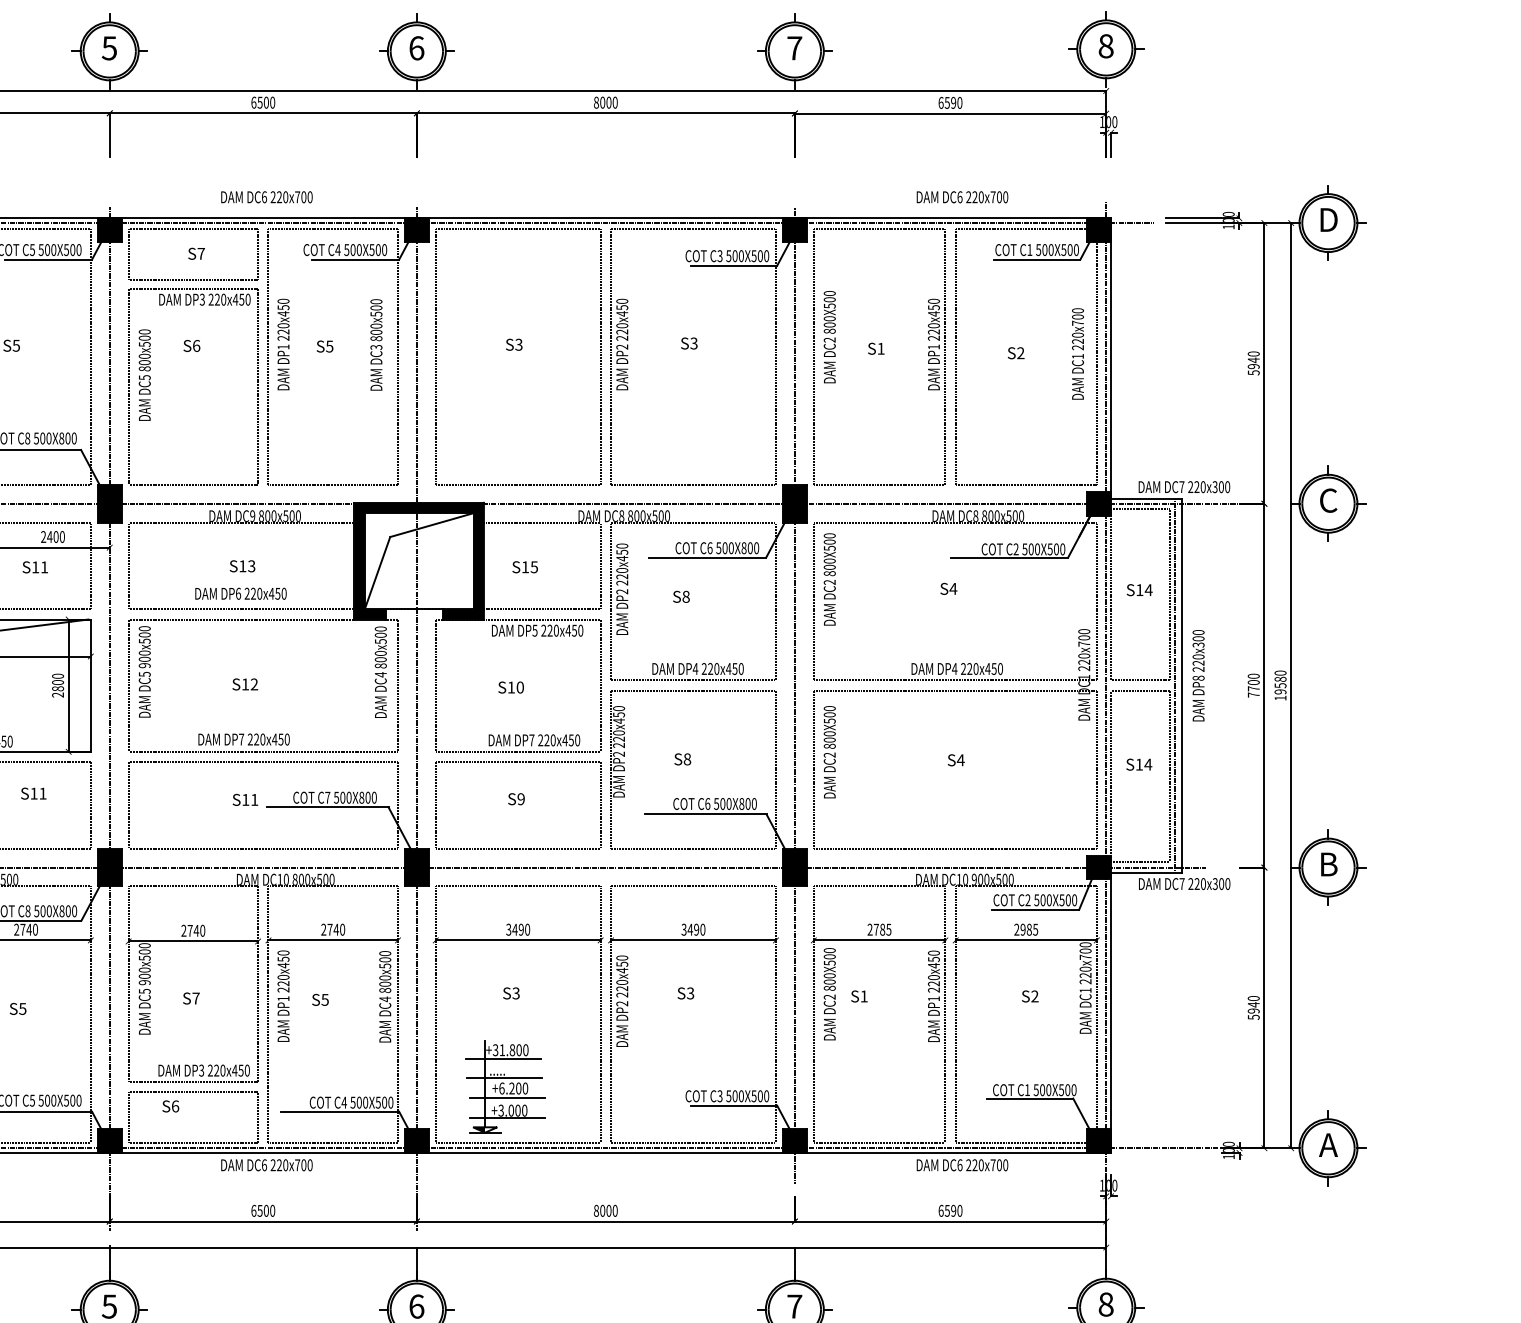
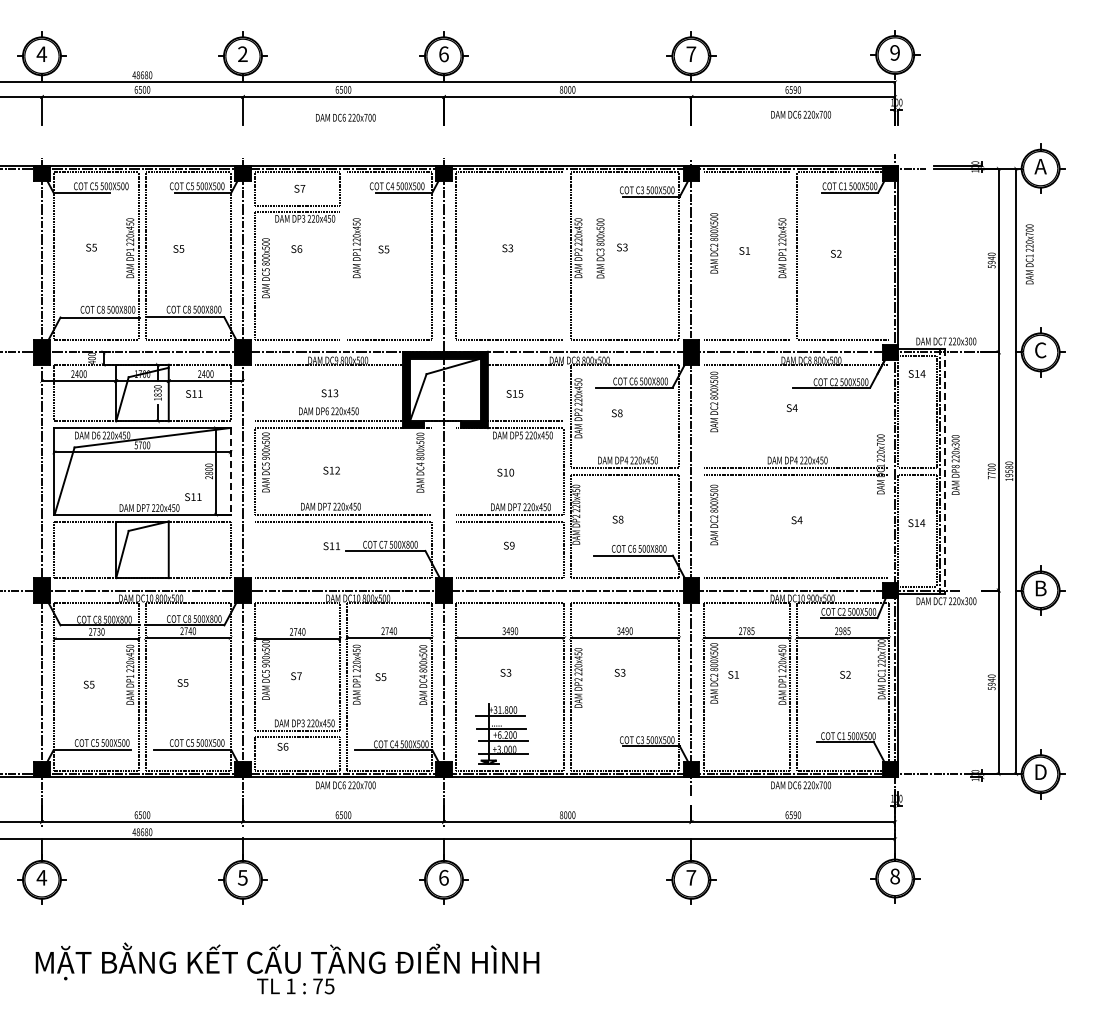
text: (1105, 45) -> (894, 52), 8 -> 9
text: (108, 48) -> (242, 54), 5 -> 2
text: (266, 196) -> (345, 117), moved
text: (961, 196) -> (800, 114), moved
text: (1328, 219) -> (1040, 166), D -> A
text: (376, 345) -> (600, 248), moved
text: (1077, 354) -> (1029, 254), moved
line: (267, 357) -> (346, 256), removed
line: (600, 357) -> (564, 256), removed
line: (813, 357) -> (703, 256), removed
line: (944, 357) -> (789, 256), removed
line: (1097, 363) -> (889, 260), removed
line: (258, 386) -> (340, 275), removed
line: (128, 565) -> (255, 392), removed
line: (600, 565) -> (564, 392), removed
text: (1138, 589) -> (916, 373), moved
line: (813, 601) -> (703, 416), removed
line: (1097, 601) -> (889, 416), removed
line: (90, 685) -> (230, 471), solid -> dashed
line: (397, 685) -> (431, 471), removed
line: (435, 685) -> (456, 471), removed
line: (1181, 685) -> (944, 471), solid -> dashed
line: (813, 769) -> (703, 526), removed
line: (1097, 769) -> (889, 526), removed
text: (34, 792) -> (193, 496), moved
line: (128, 804) -> (255, 549), removed
line: (435, 804) -> (456, 549), removed
text: (1328, 1144) -> (1040, 771), A -> D

